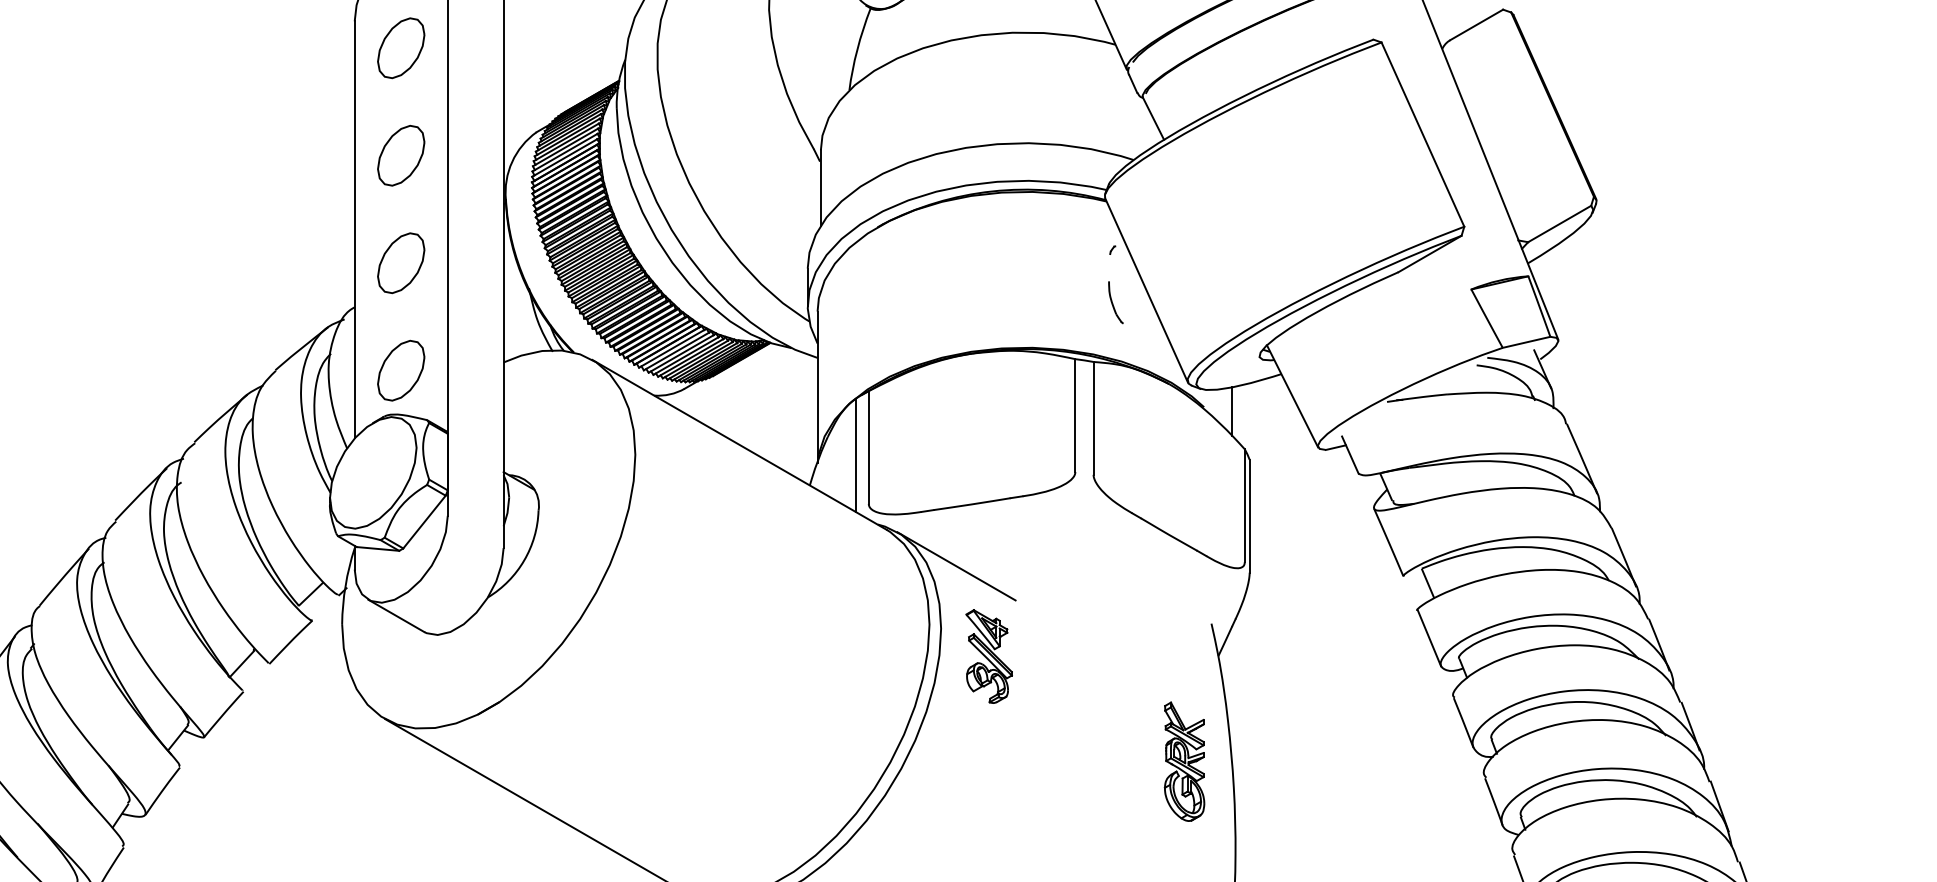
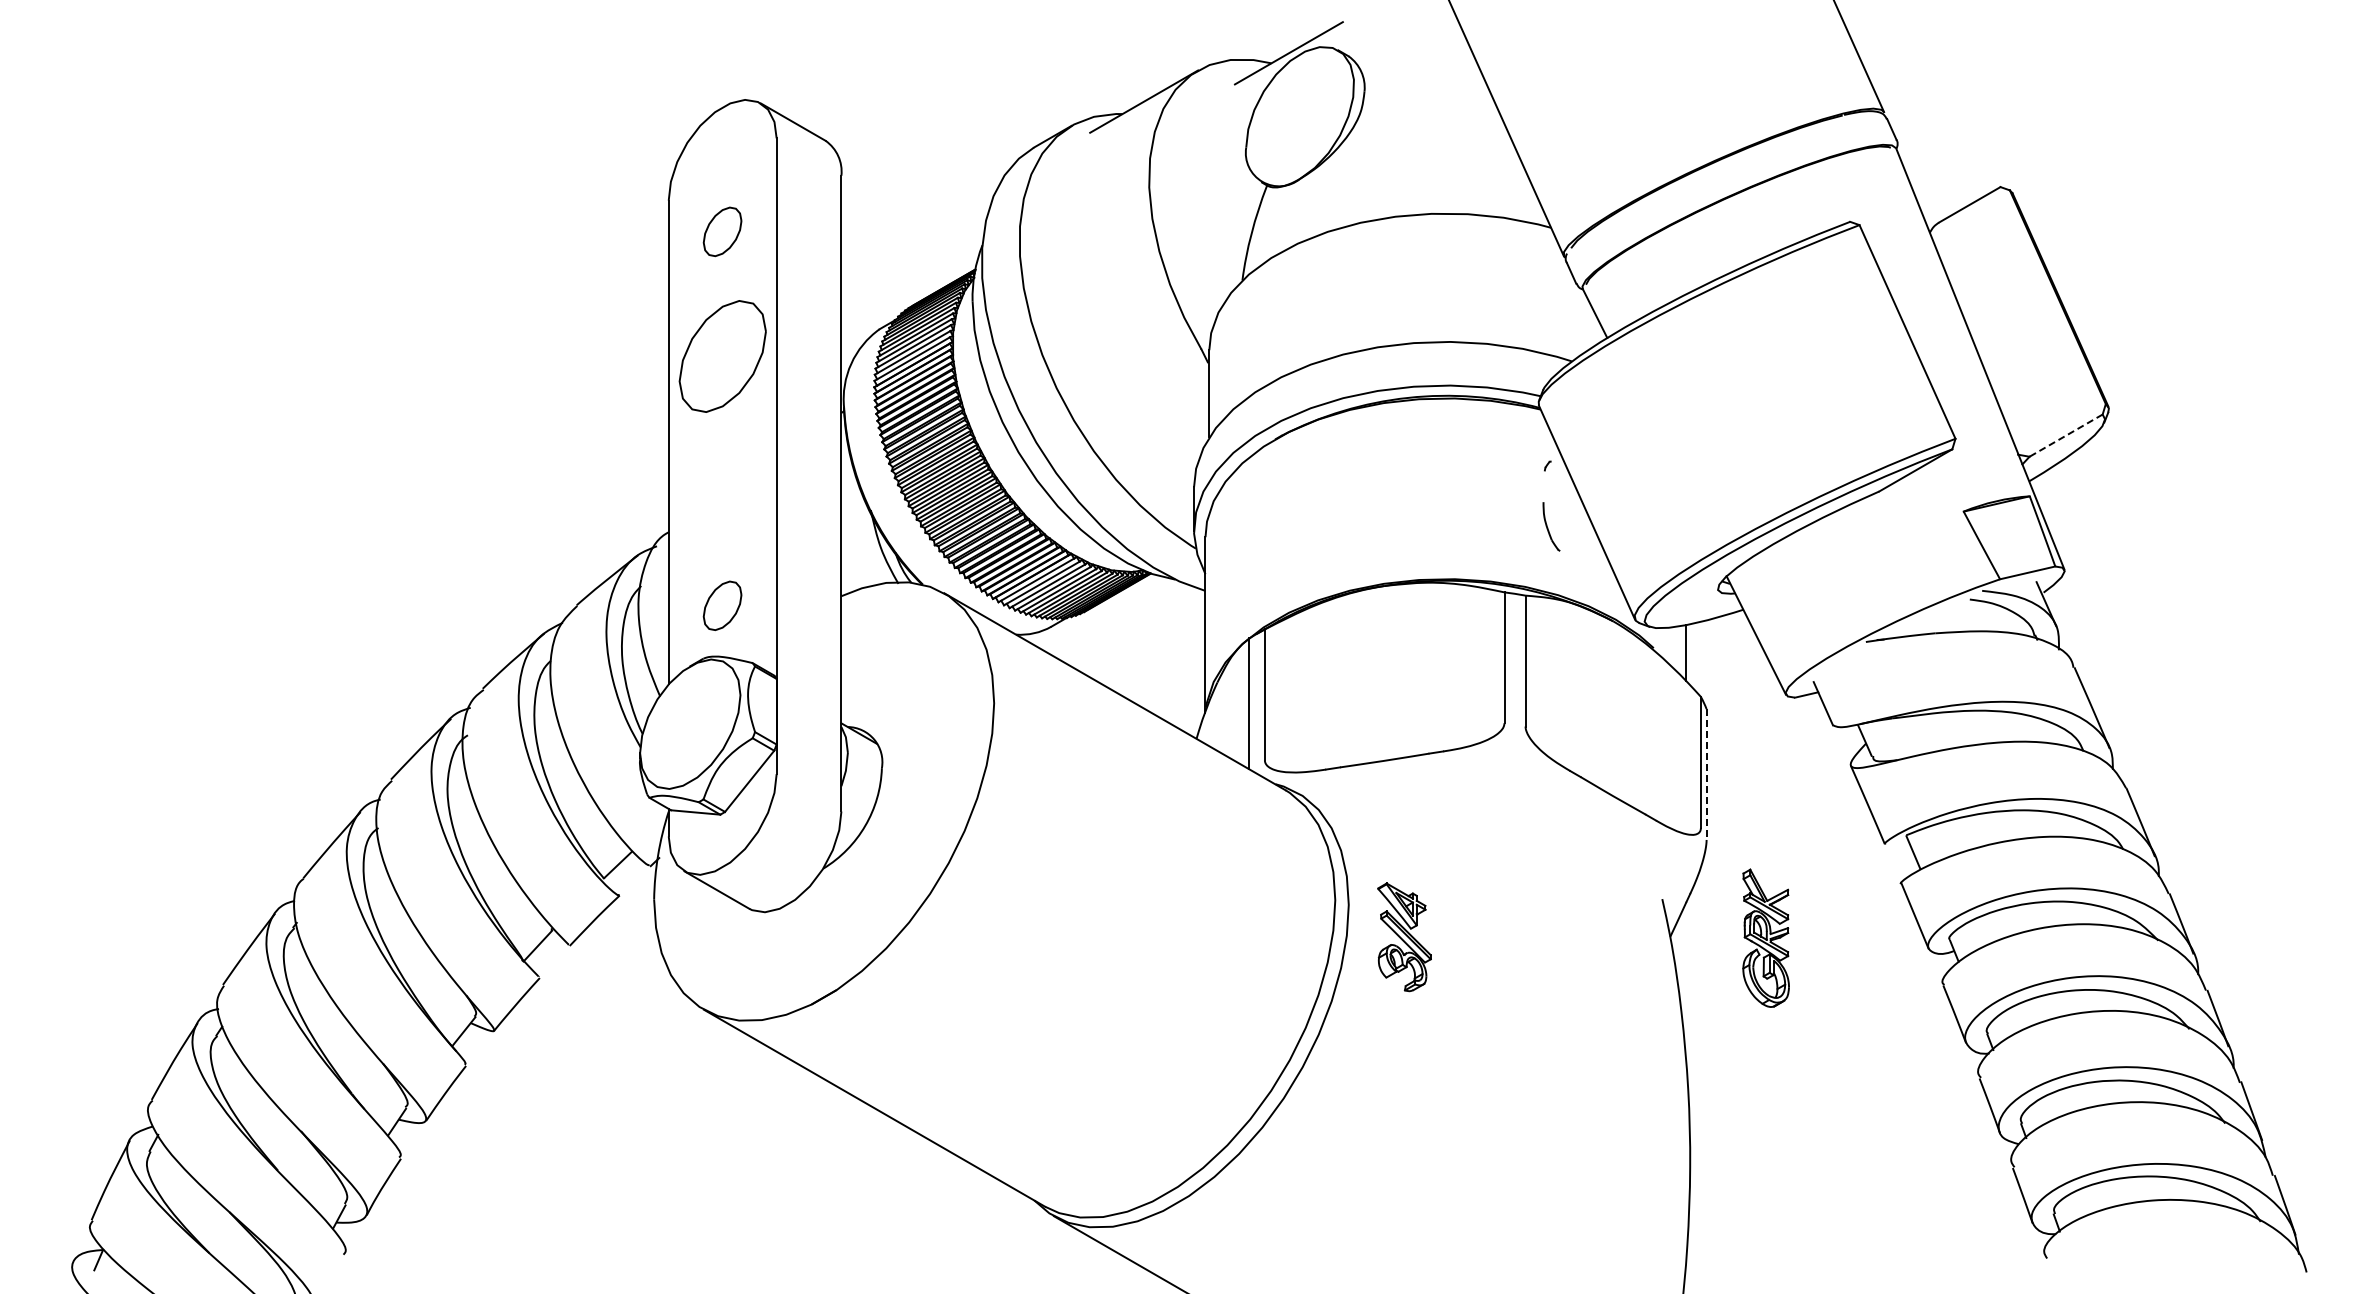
part: (401, 47) -> (722, 231), size x0.7
part: (401, 155) -> (722, 356), size x1.6
line: (1559, 223) -> (2065, 435), solid -> dashed
part: (401, 262) -> (722, 480), removed
part: (401, 370) -> (722, 605), size x0.7
line: (1249, 517) -> (1706, 775), solid -> dashed
line: (956, 566) -> (1366, 832), removed
part: (1184, 761) -> (1765, 937), moved

